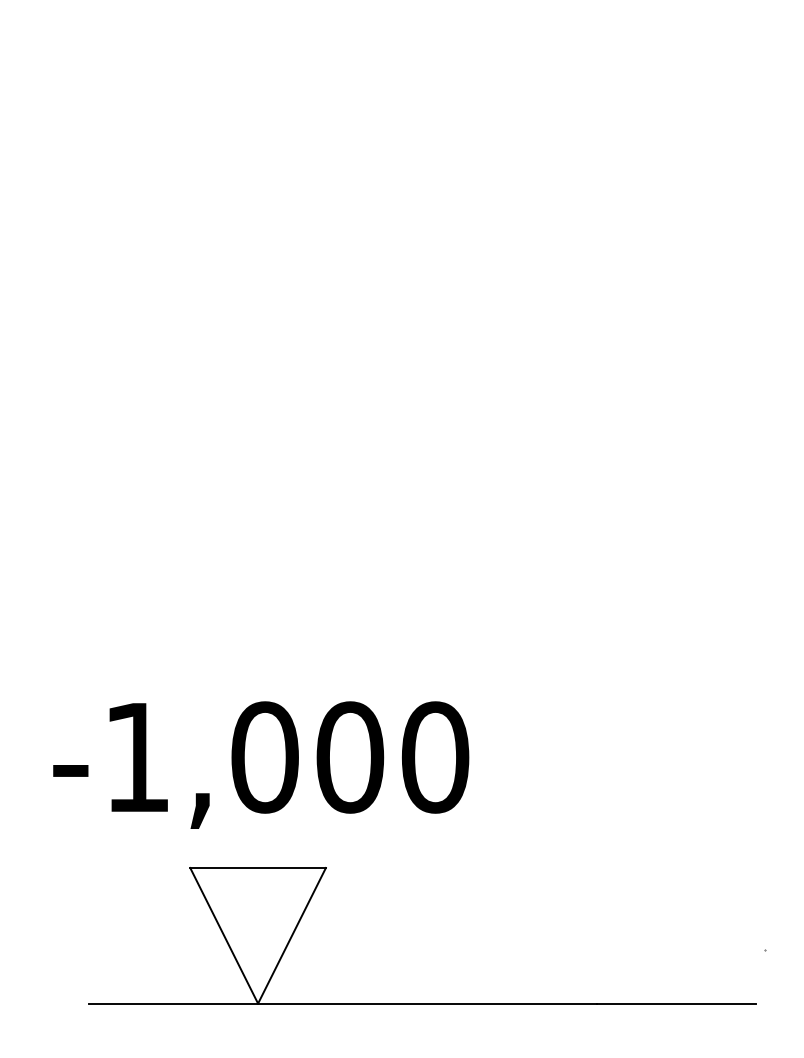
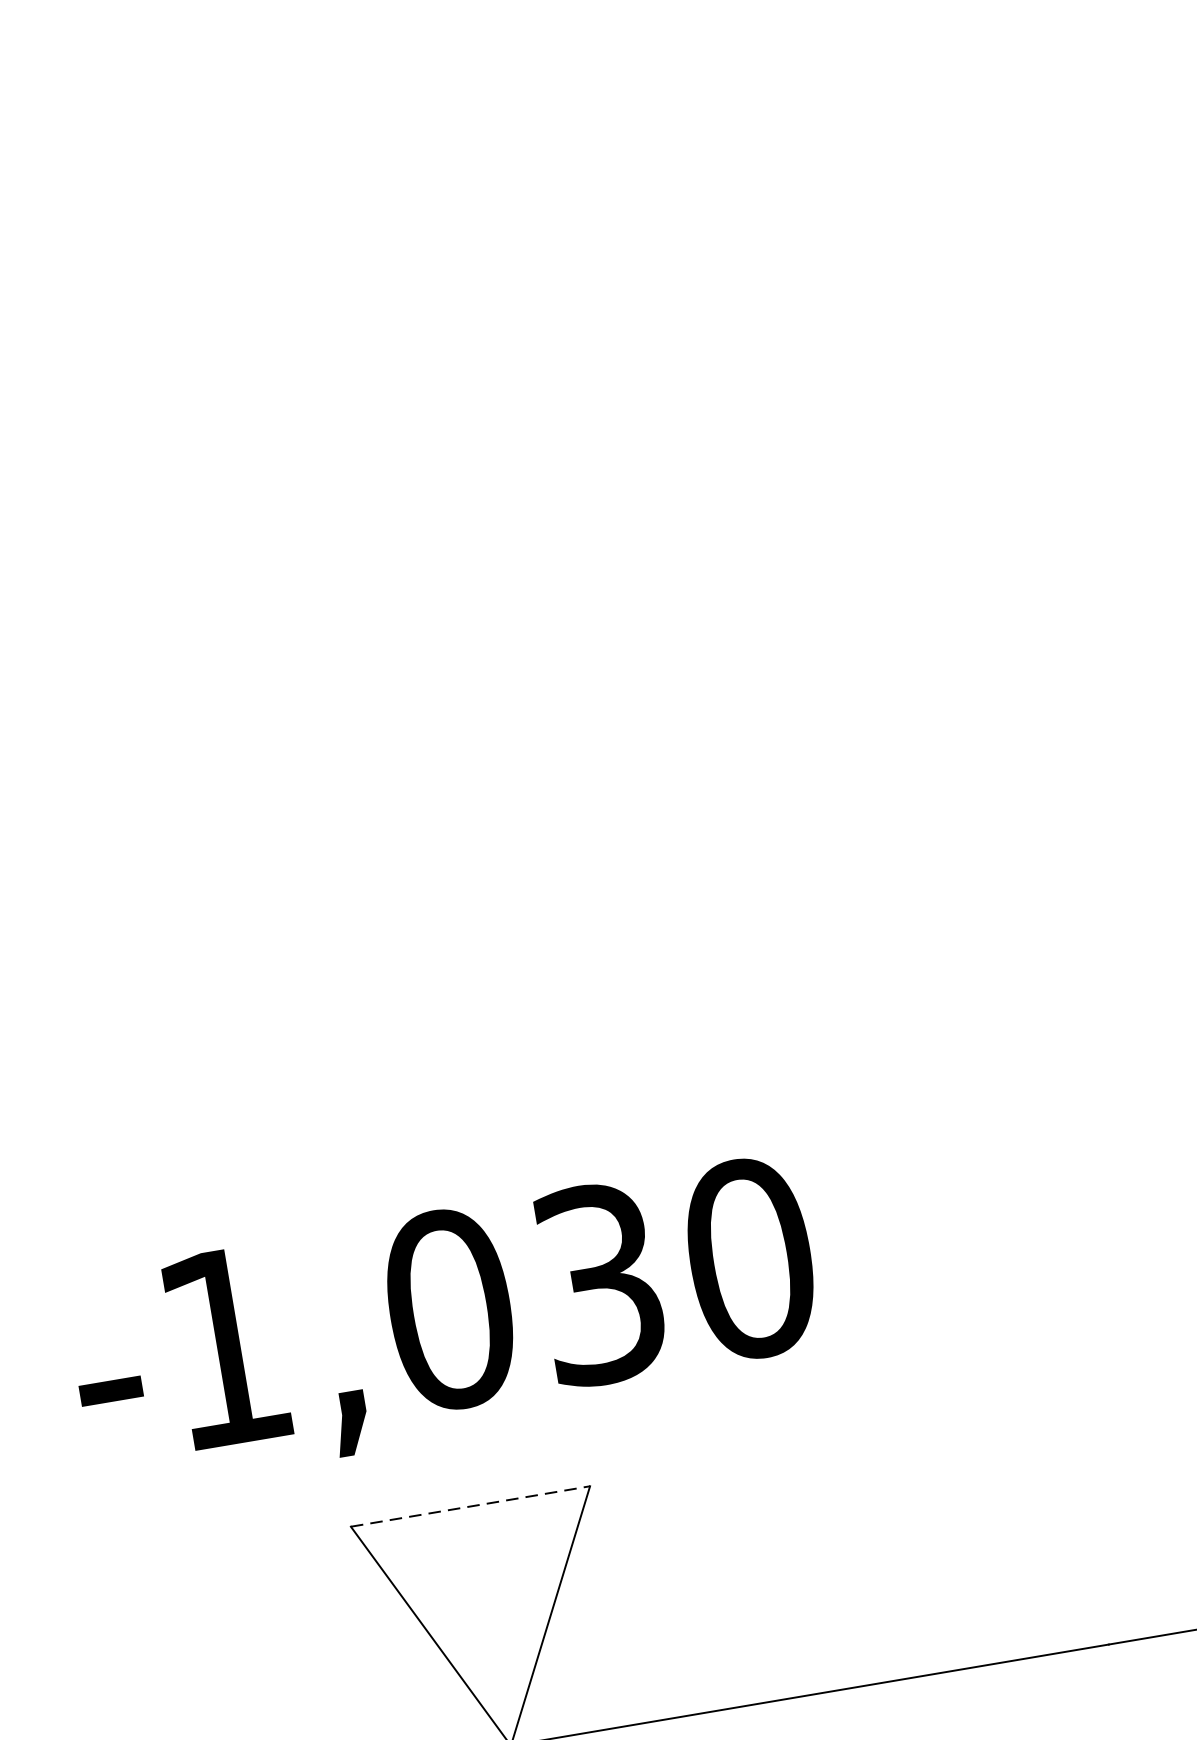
text: (350, 757) -> (600, 1284), -1,000 -> -1,030
line: (258, 868) -> (471, 1507), solid -> dashed

